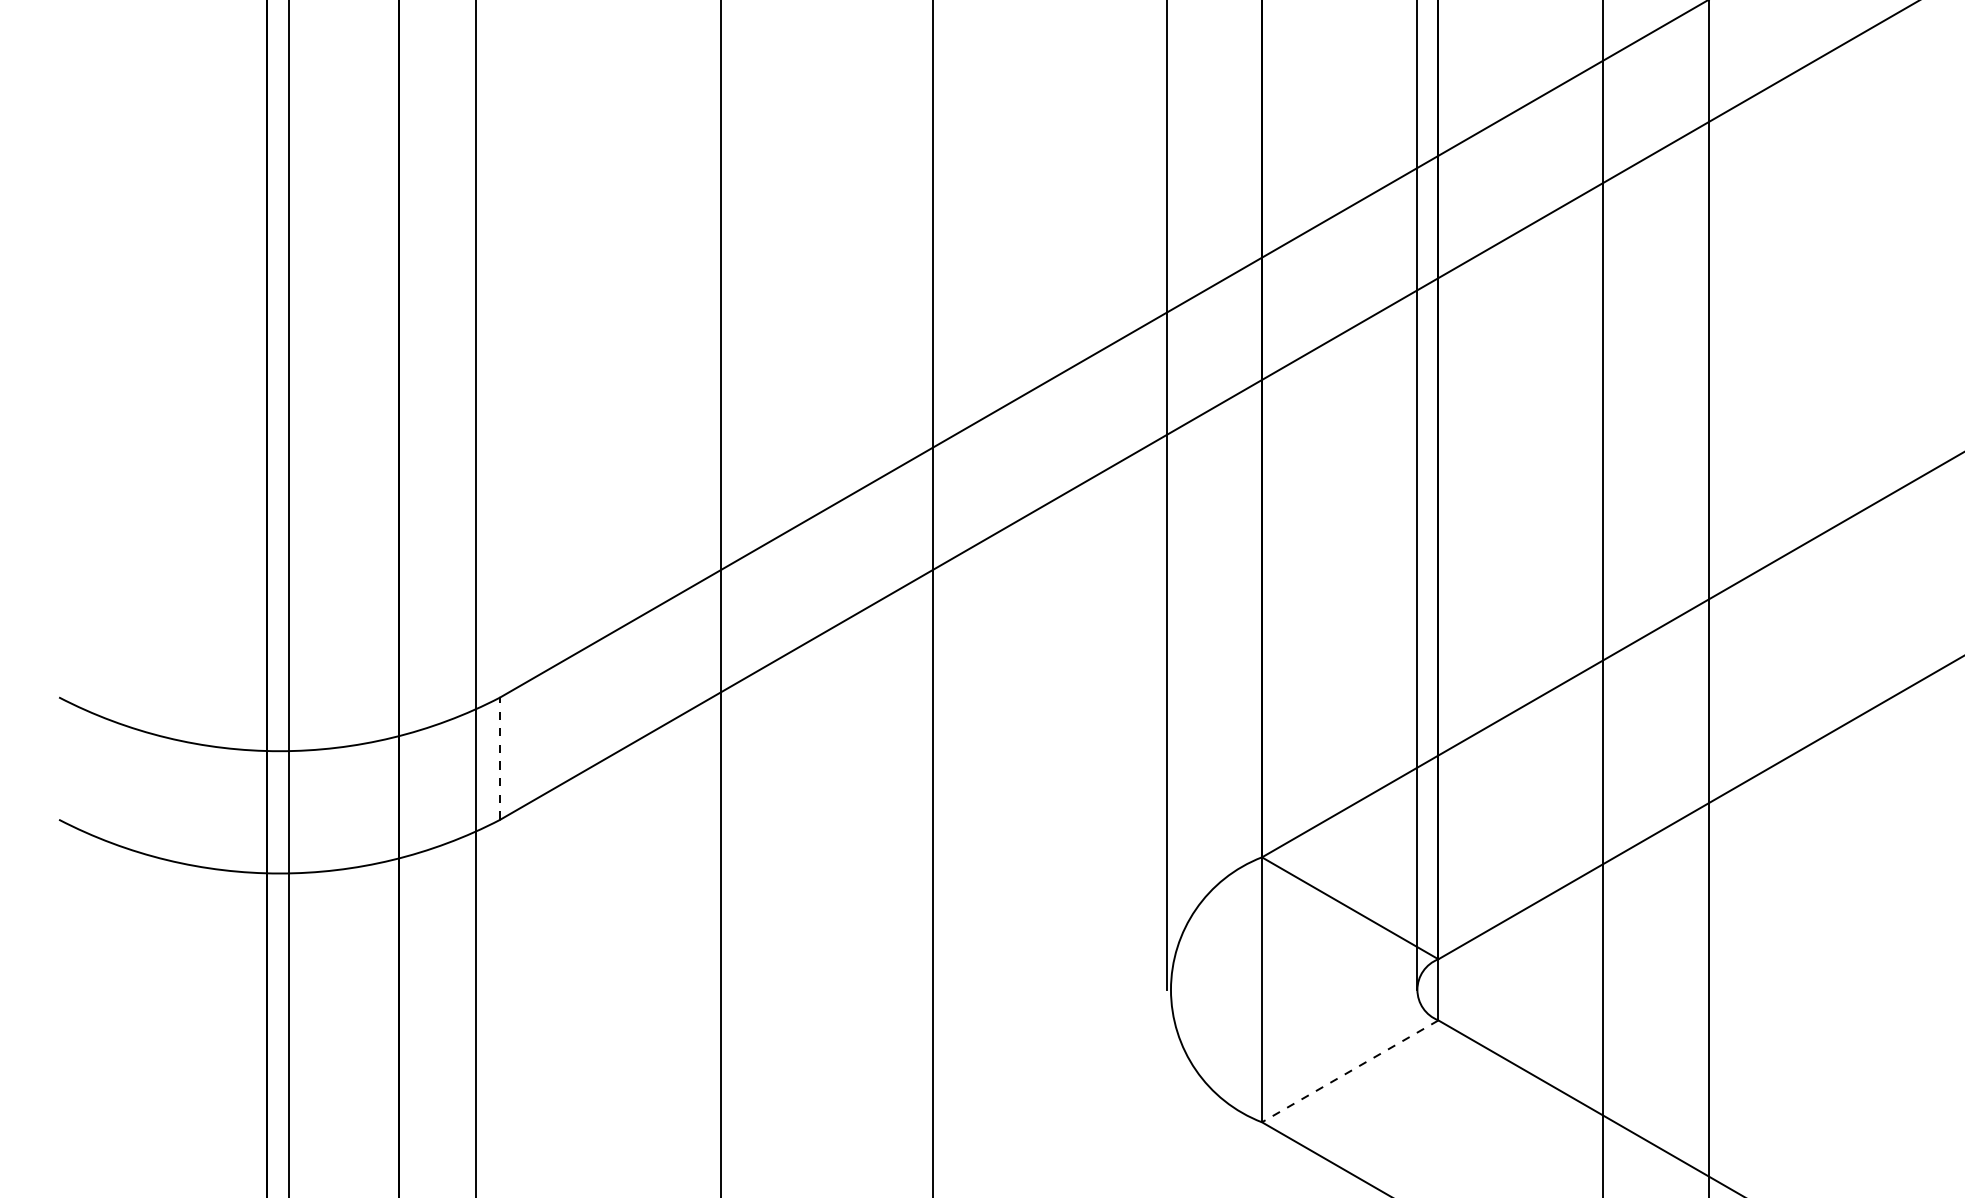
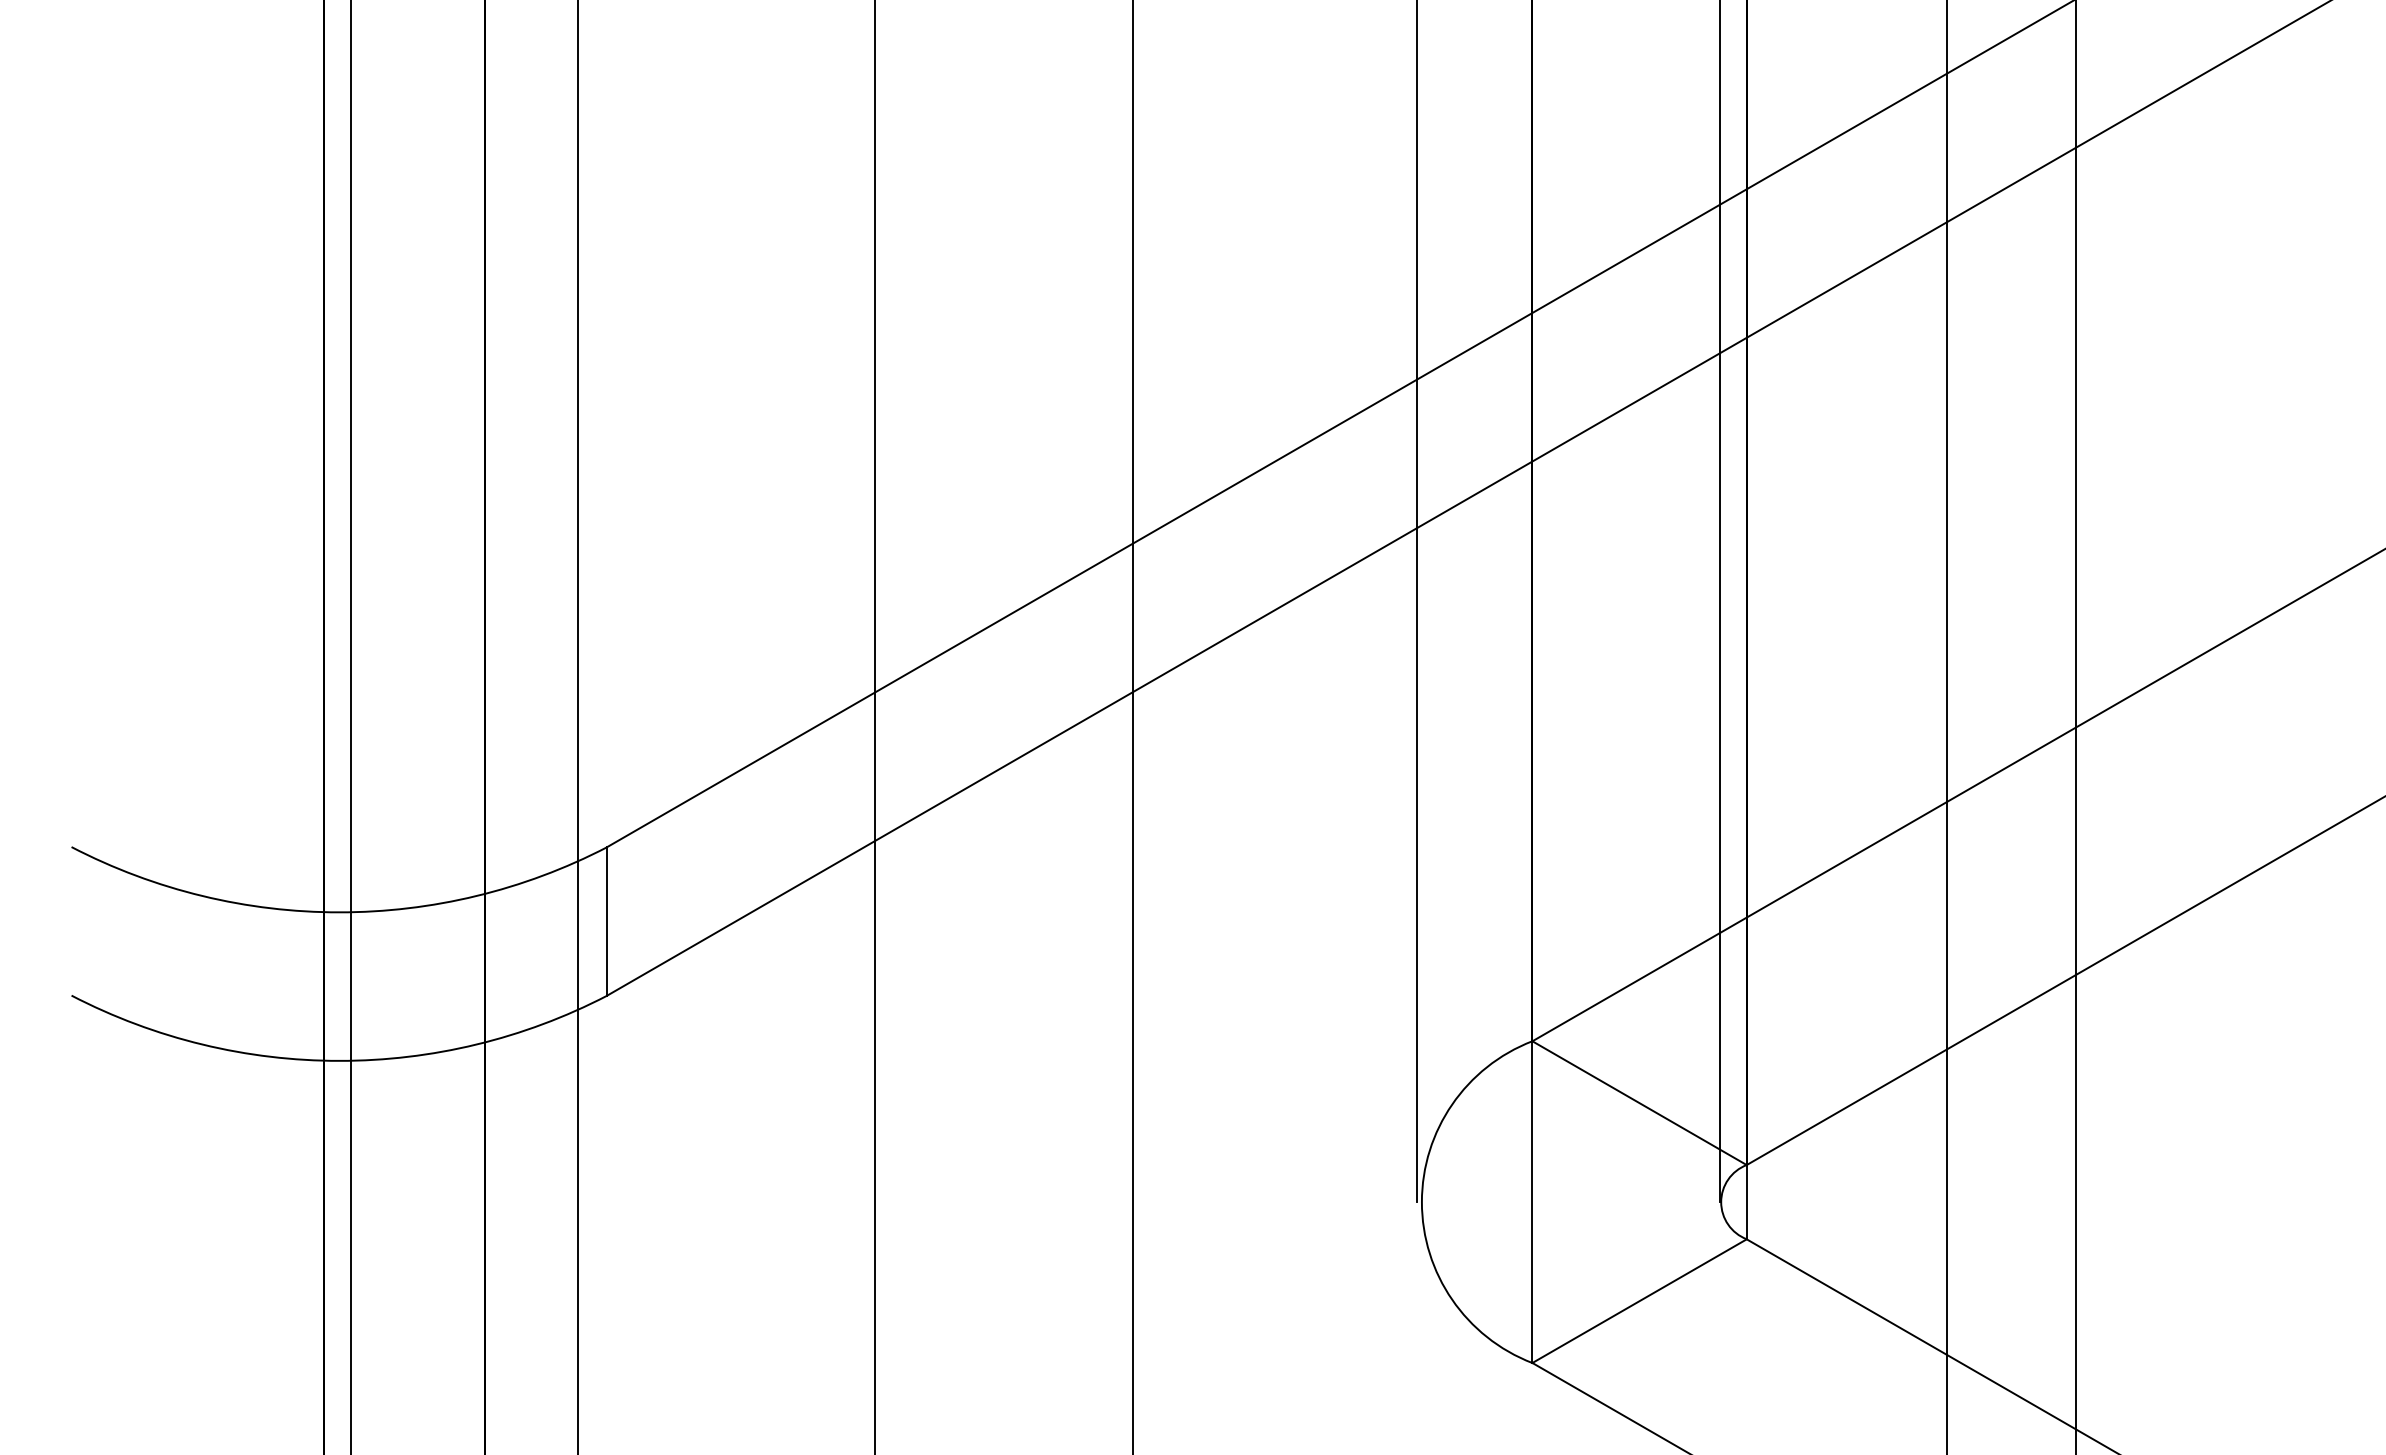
line: (500, 757) -> (607, 920), dashed -> solid
line: (1350, 1071) -> (1639, 1301), dashed -> solid

